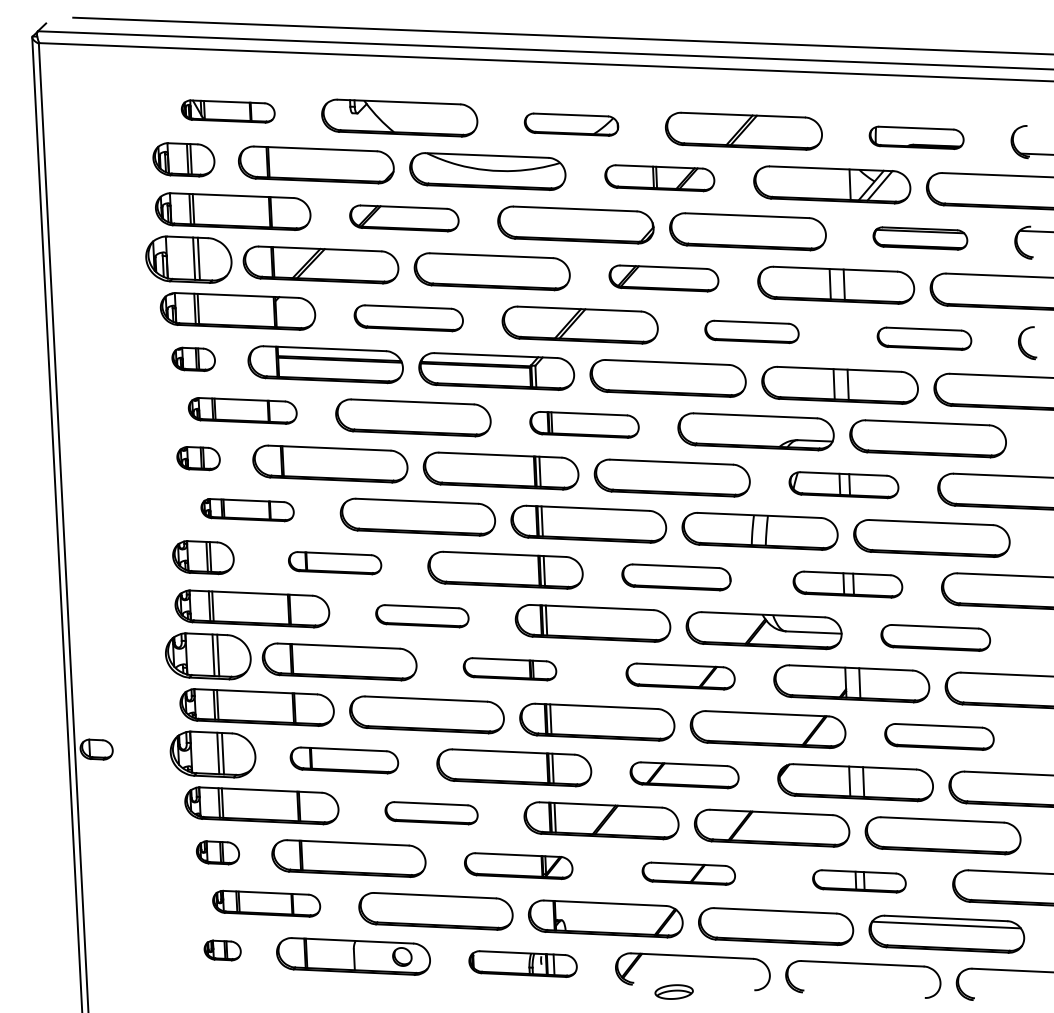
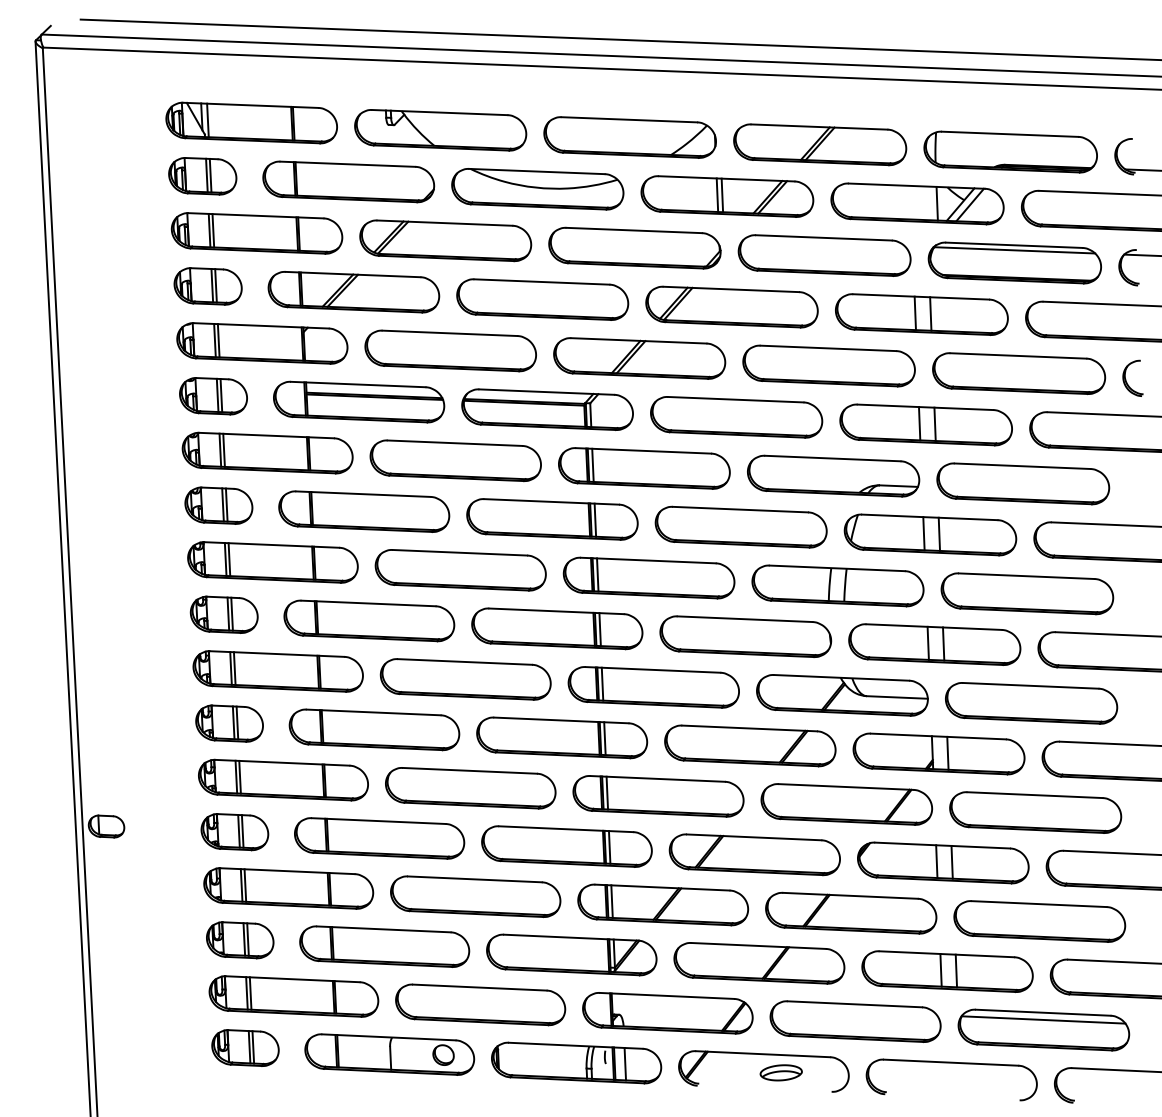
part: (228, 111) -> (251, 122), size x1.67
part: (570, 124) -> (629, 137), size x1.67
part: (916, 137) -> (1010, 151), size x1.67
part: (659, 178) -> (727, 196), size x1.43
part: (404, 218) -> (445, 240), size x1.43
part: (920, 238) -> (1014, 262), size x1.67
part: (188, 259) -> (207, 286), size x0.71
part: (663, 277) -> (731, 306), size x1.43
part: (408, 317) -> (450, 350), size x1.43
part: (751, 331) -> (828, 365), size x1.67
part: (924, 338) -> (1019, 373), size x1.67
part: (193, 359) -> (213, 396), size x1.43
part: (242, 410) -> (267, 452), size x1.43
part: (584, 424) -> (644, 468), size x1.43
part: (198, 458) -> (218, 505), size x1.43
part: (843, 484) -> (930, 534), size x1.43
part: (247, 510) -> (272, 562), size x1.67
part: (335, 562) -> (369, 620), size x1.67
part: (676, 577) -> (745, 636), size x1.43
part: (847, 584) -> (934, 644), size x1.43
part: (422, 616) -> (465, 679), size x1.67
part: (935, 638) -> (1031, 703), size x1.43
part: (208, 656) -> (229, 723), size x0.71
part: (510, 668) -> (562, 737), size x1.67
part: (680, 676) -> (750, 745), size x1.43
part: (939, 736) -> (1035, 812), size x1.43
part: (212, 755) -> (234, 832), size x0.71
part: (344, 760) -> (379, 838), size x1.43
part: (684, 774) -> (754, 854), size x1.43
part: (431, 813) -> (475, 896), size x1.67
part: (218, 852) -> (240, 940), size x1.43
part: (518, 865) -> (571, 954), size x1.43
part: (688, 873) -> (759, 963), size x1.67
part: (859, 881) -> (947, 971), size x1.67
part: (266, 903) -> (293, 996), size x1.43
part: (222, 950) -> (245, 1047), size x1.67
part: (522, 963) -> (576, 1062), size x1.43
part: (673, 991) -> (780, 1072), moved

